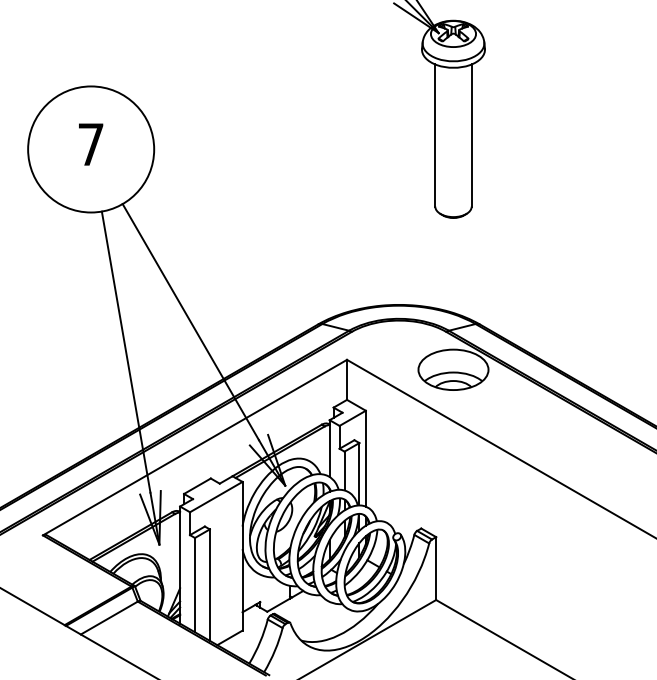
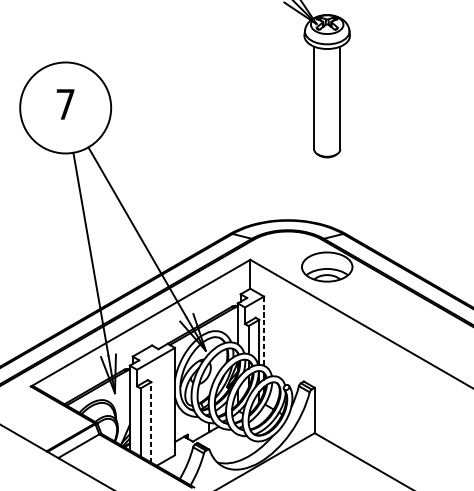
line: (365, 458) -> (263, 331), solid -> dashed
line: (209, 585) -> (151, 422), solid -> dashed

